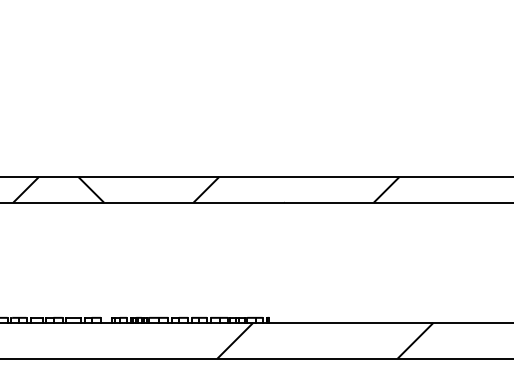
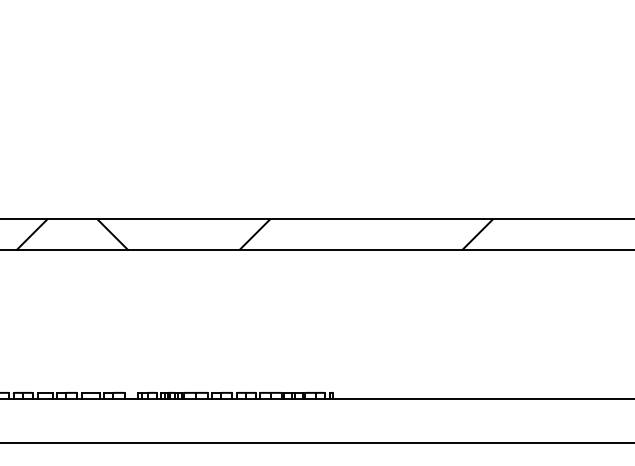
hatch: (324, 341) -> (401, 421), removed

